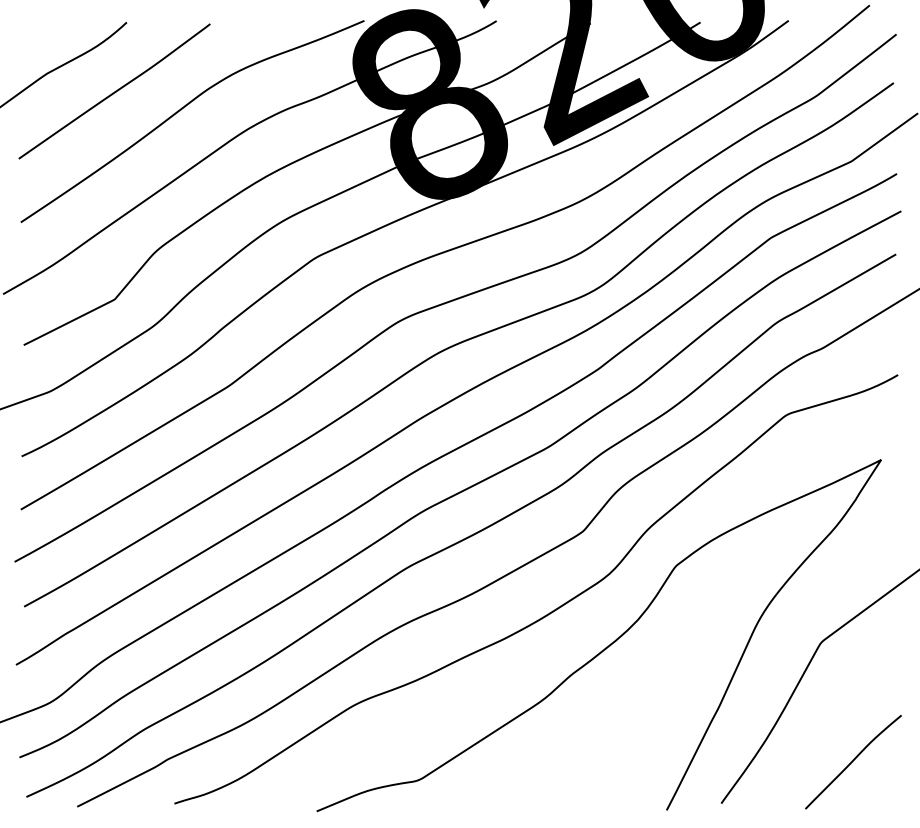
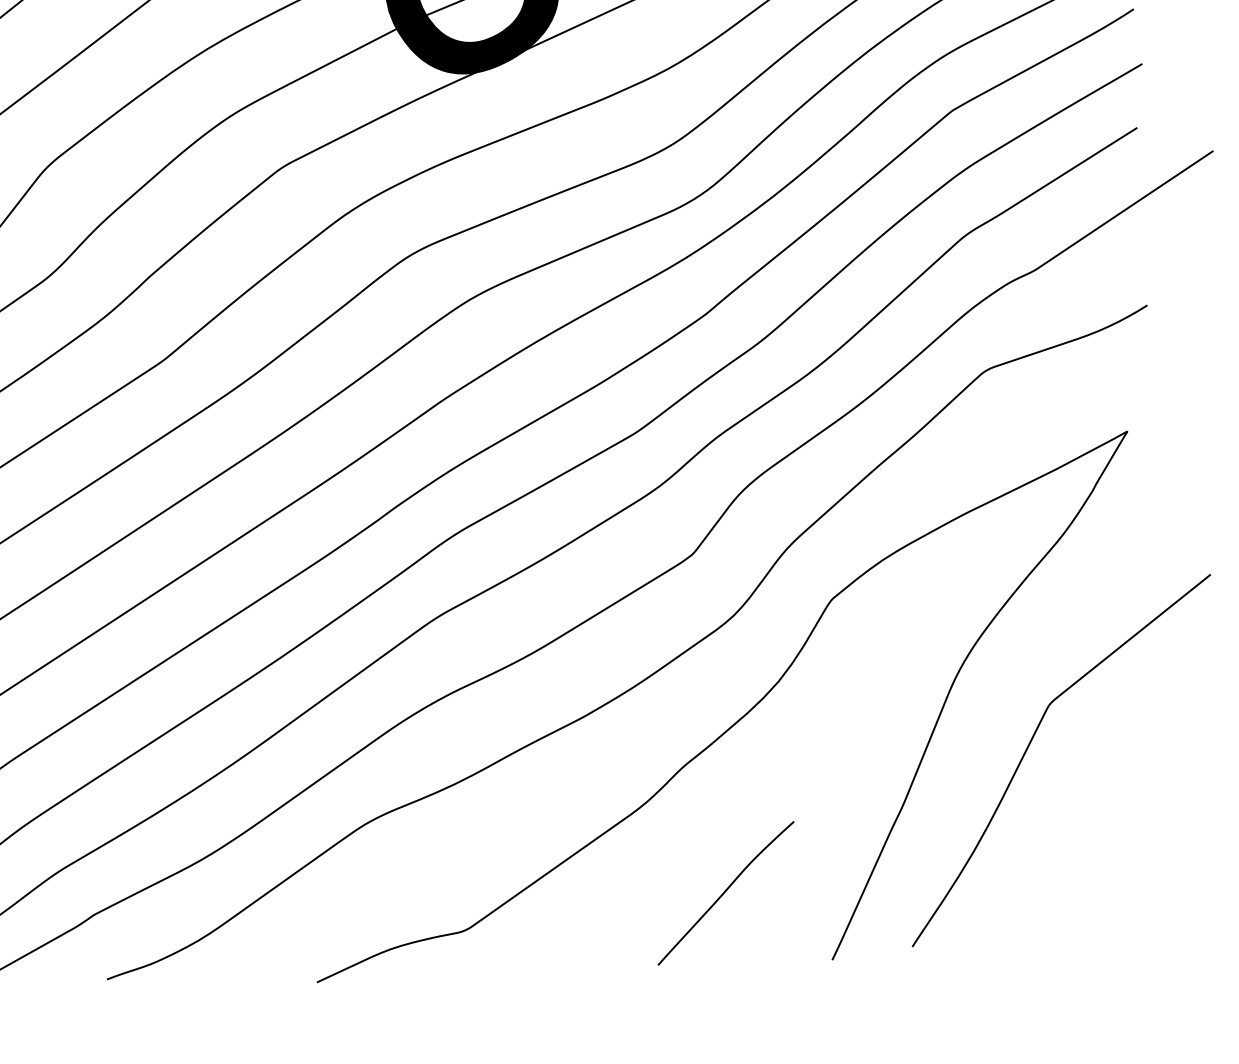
curve: (853, 761) -> (726, 892), moved

